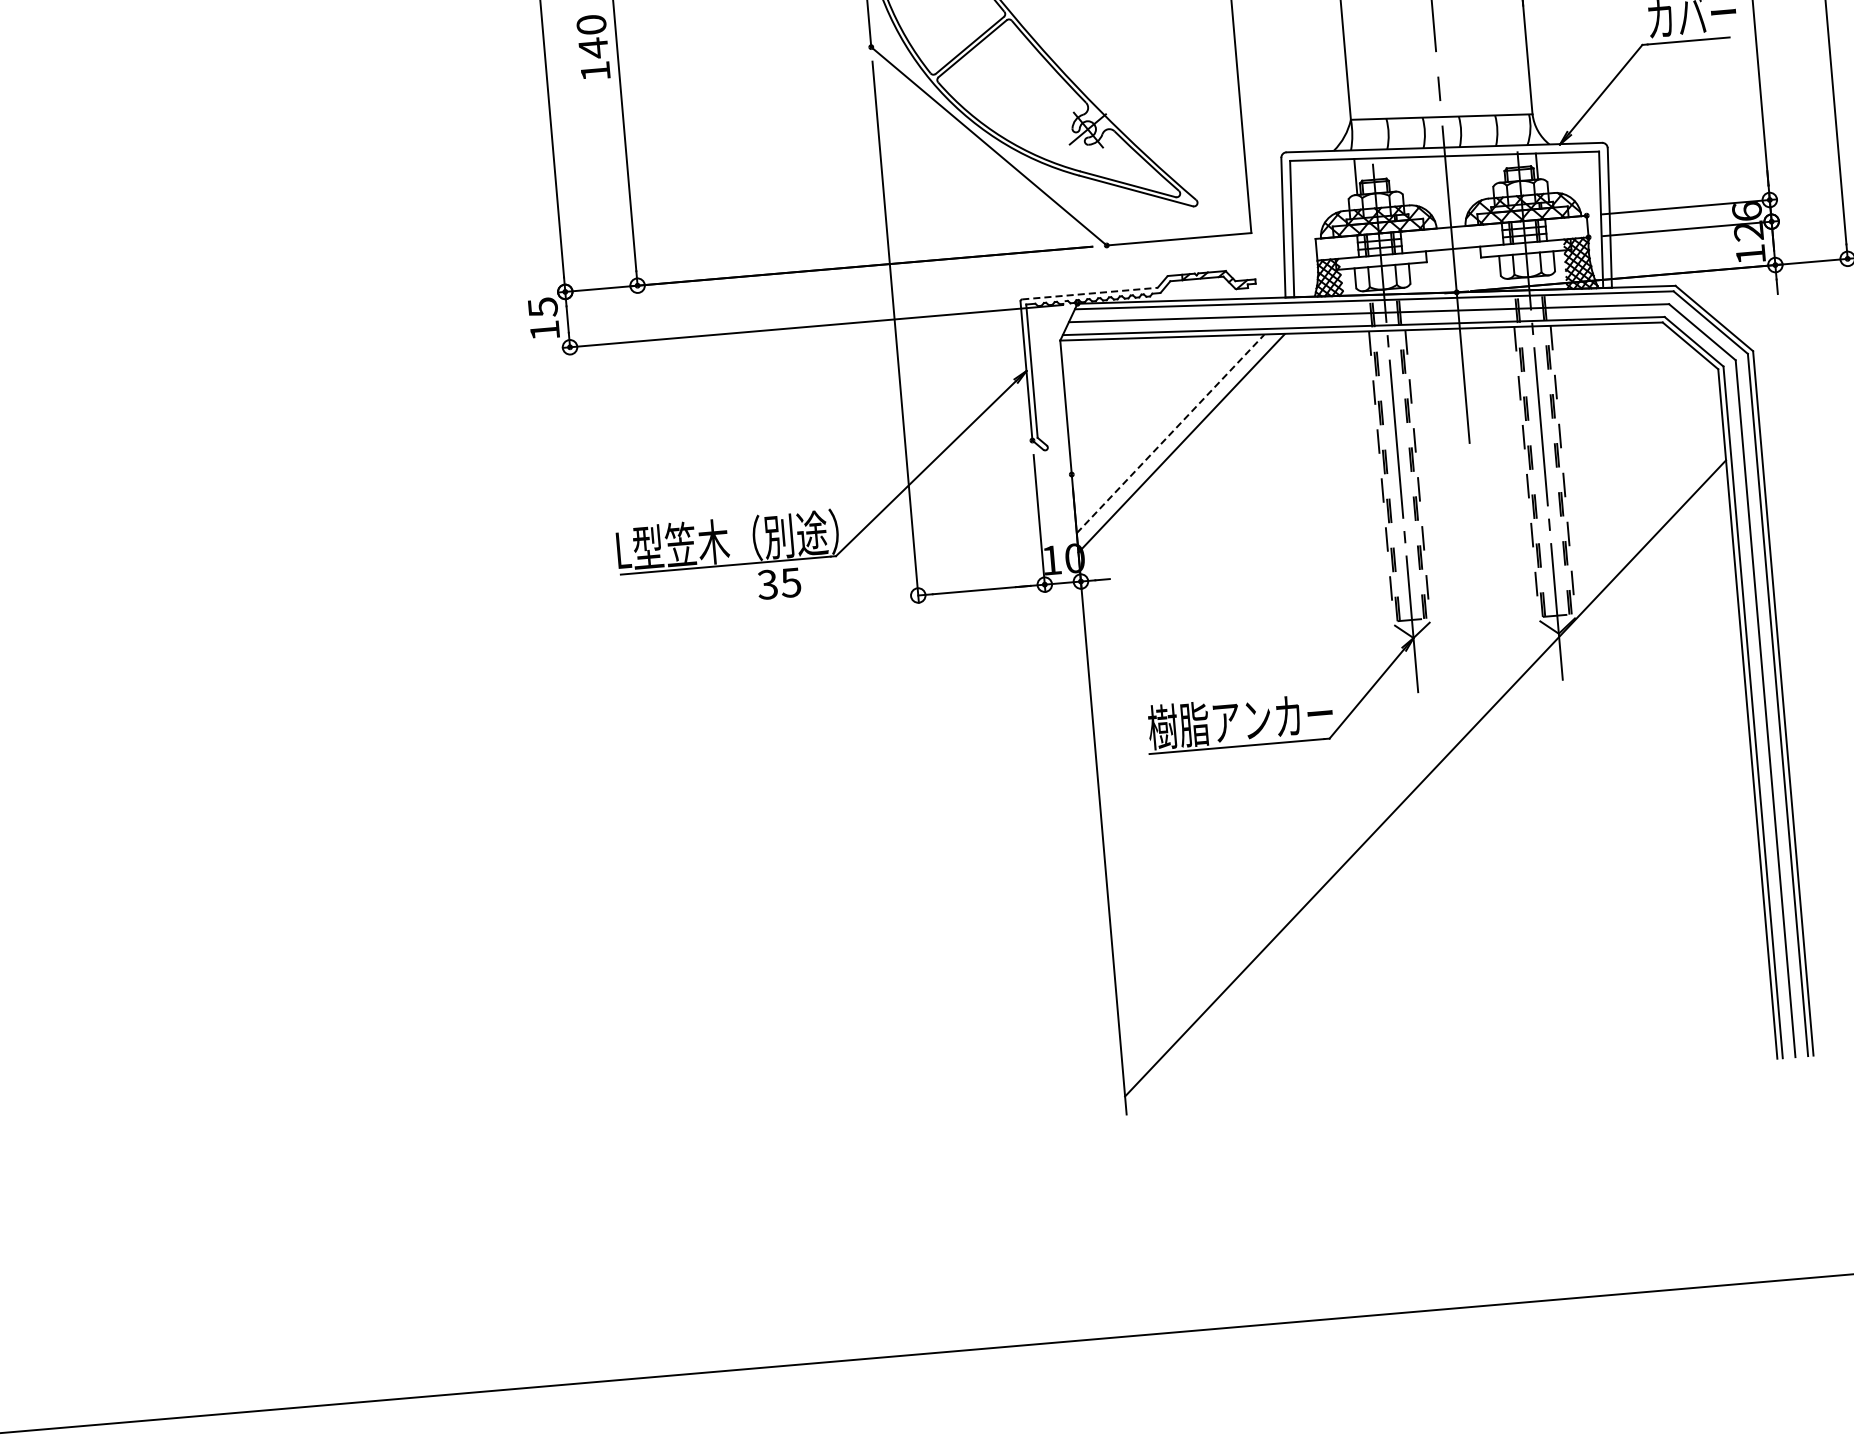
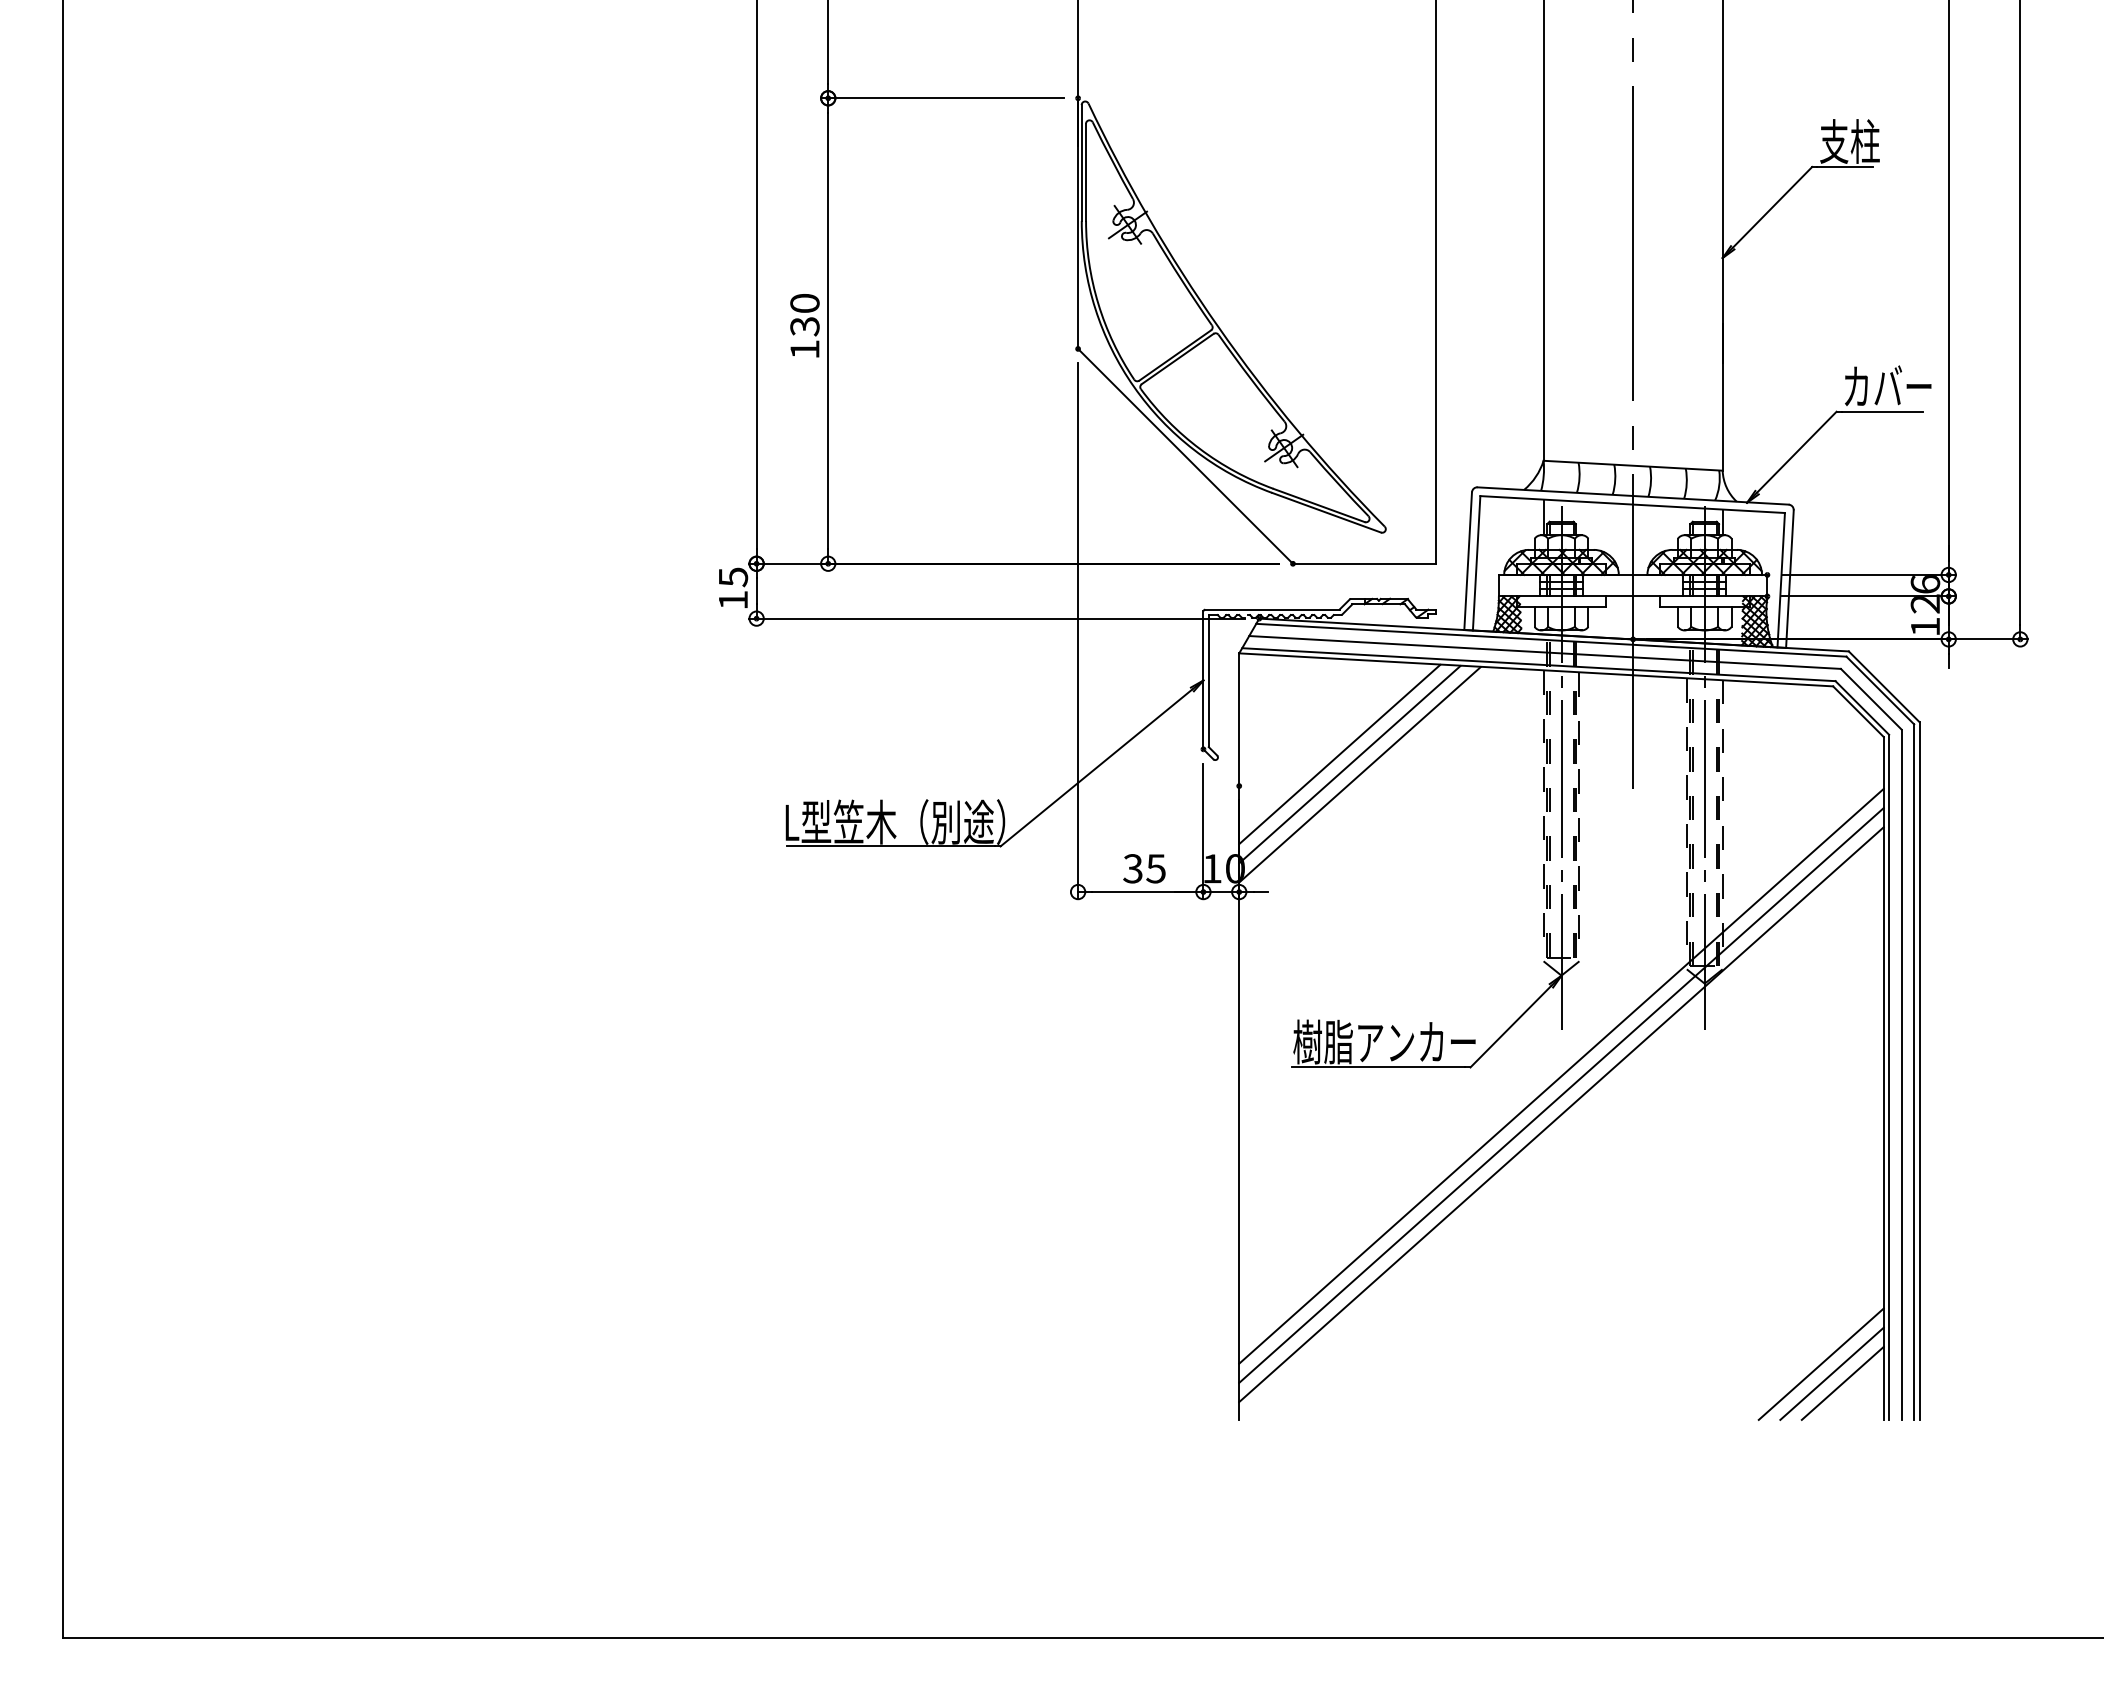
text: (593, 48) -> (804, 326), 140 -> 130
line: (1090, 293) -> (1272, 609), dashed -> solid
line: (1170, 434) -> (1339, 754), dashed -> solid
line: (1192, 452) -> (1359, 774), added
text: (779, 583) -> (1144, 868), moved
line: (1422, 738) -> (1561, 1075), added
line: (1423, 759) -> (1561, 1095), added
line: (1708, 1007) -> (1820, 1363), added
line: (1720, 1016) -> (1831, 1373), added
line: (1732, 1024) -> (1842, 1382), added

